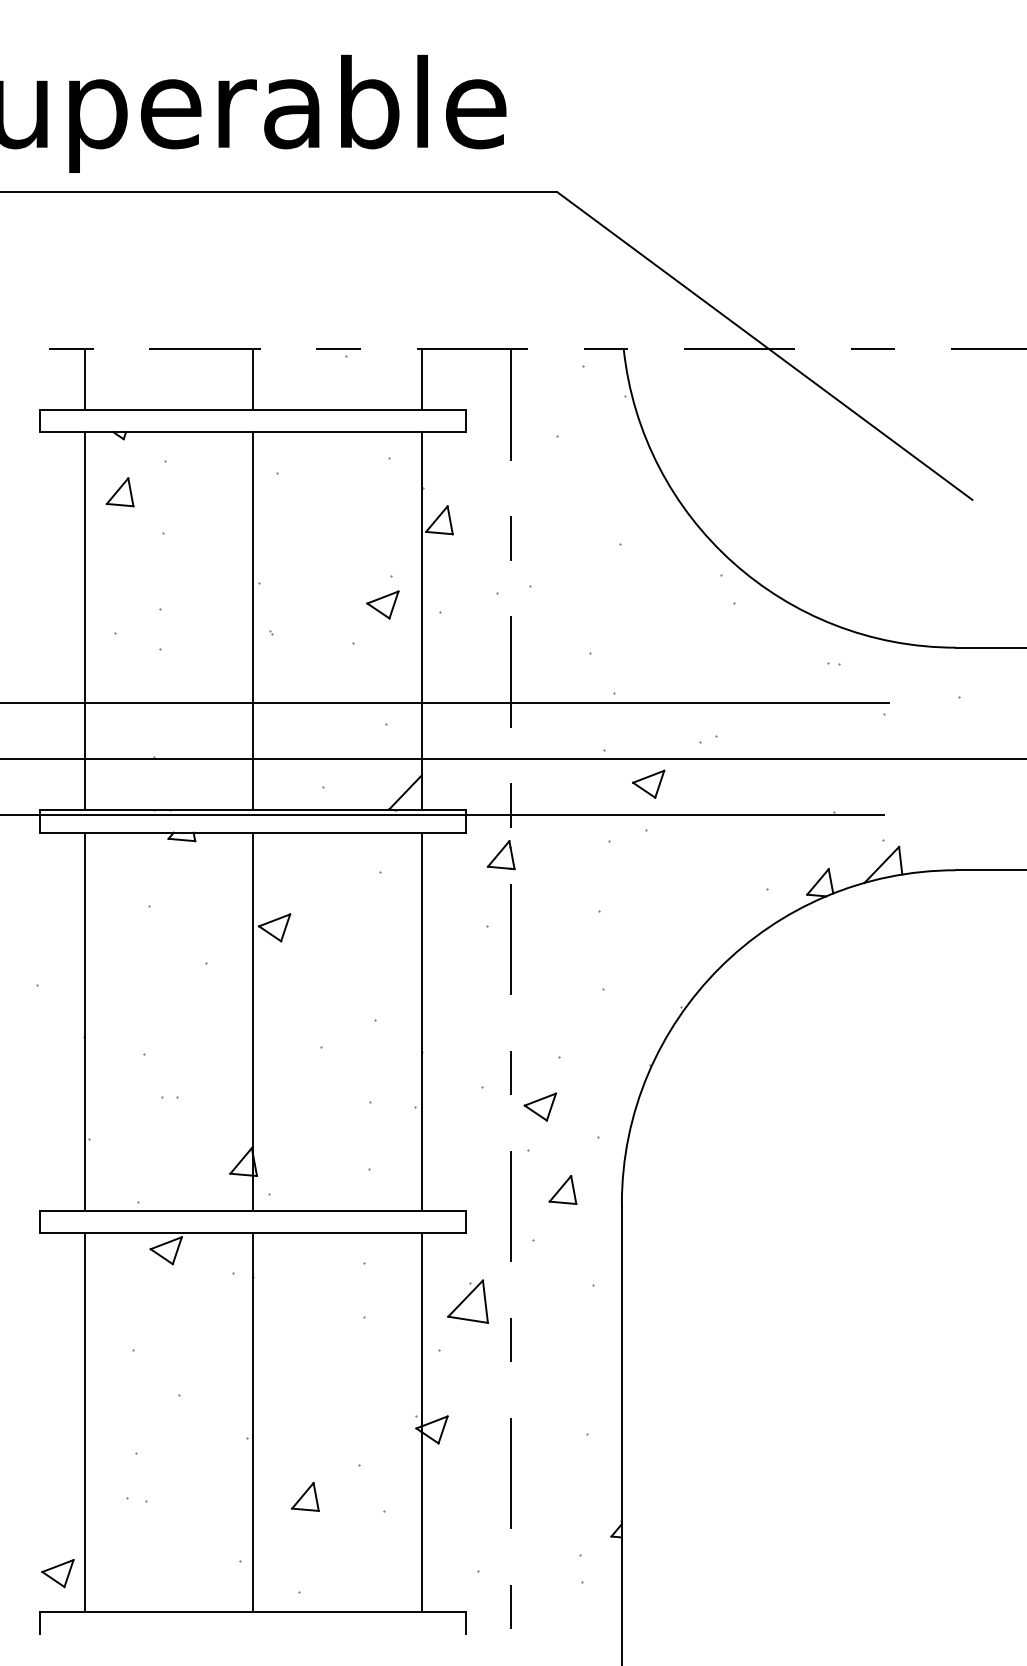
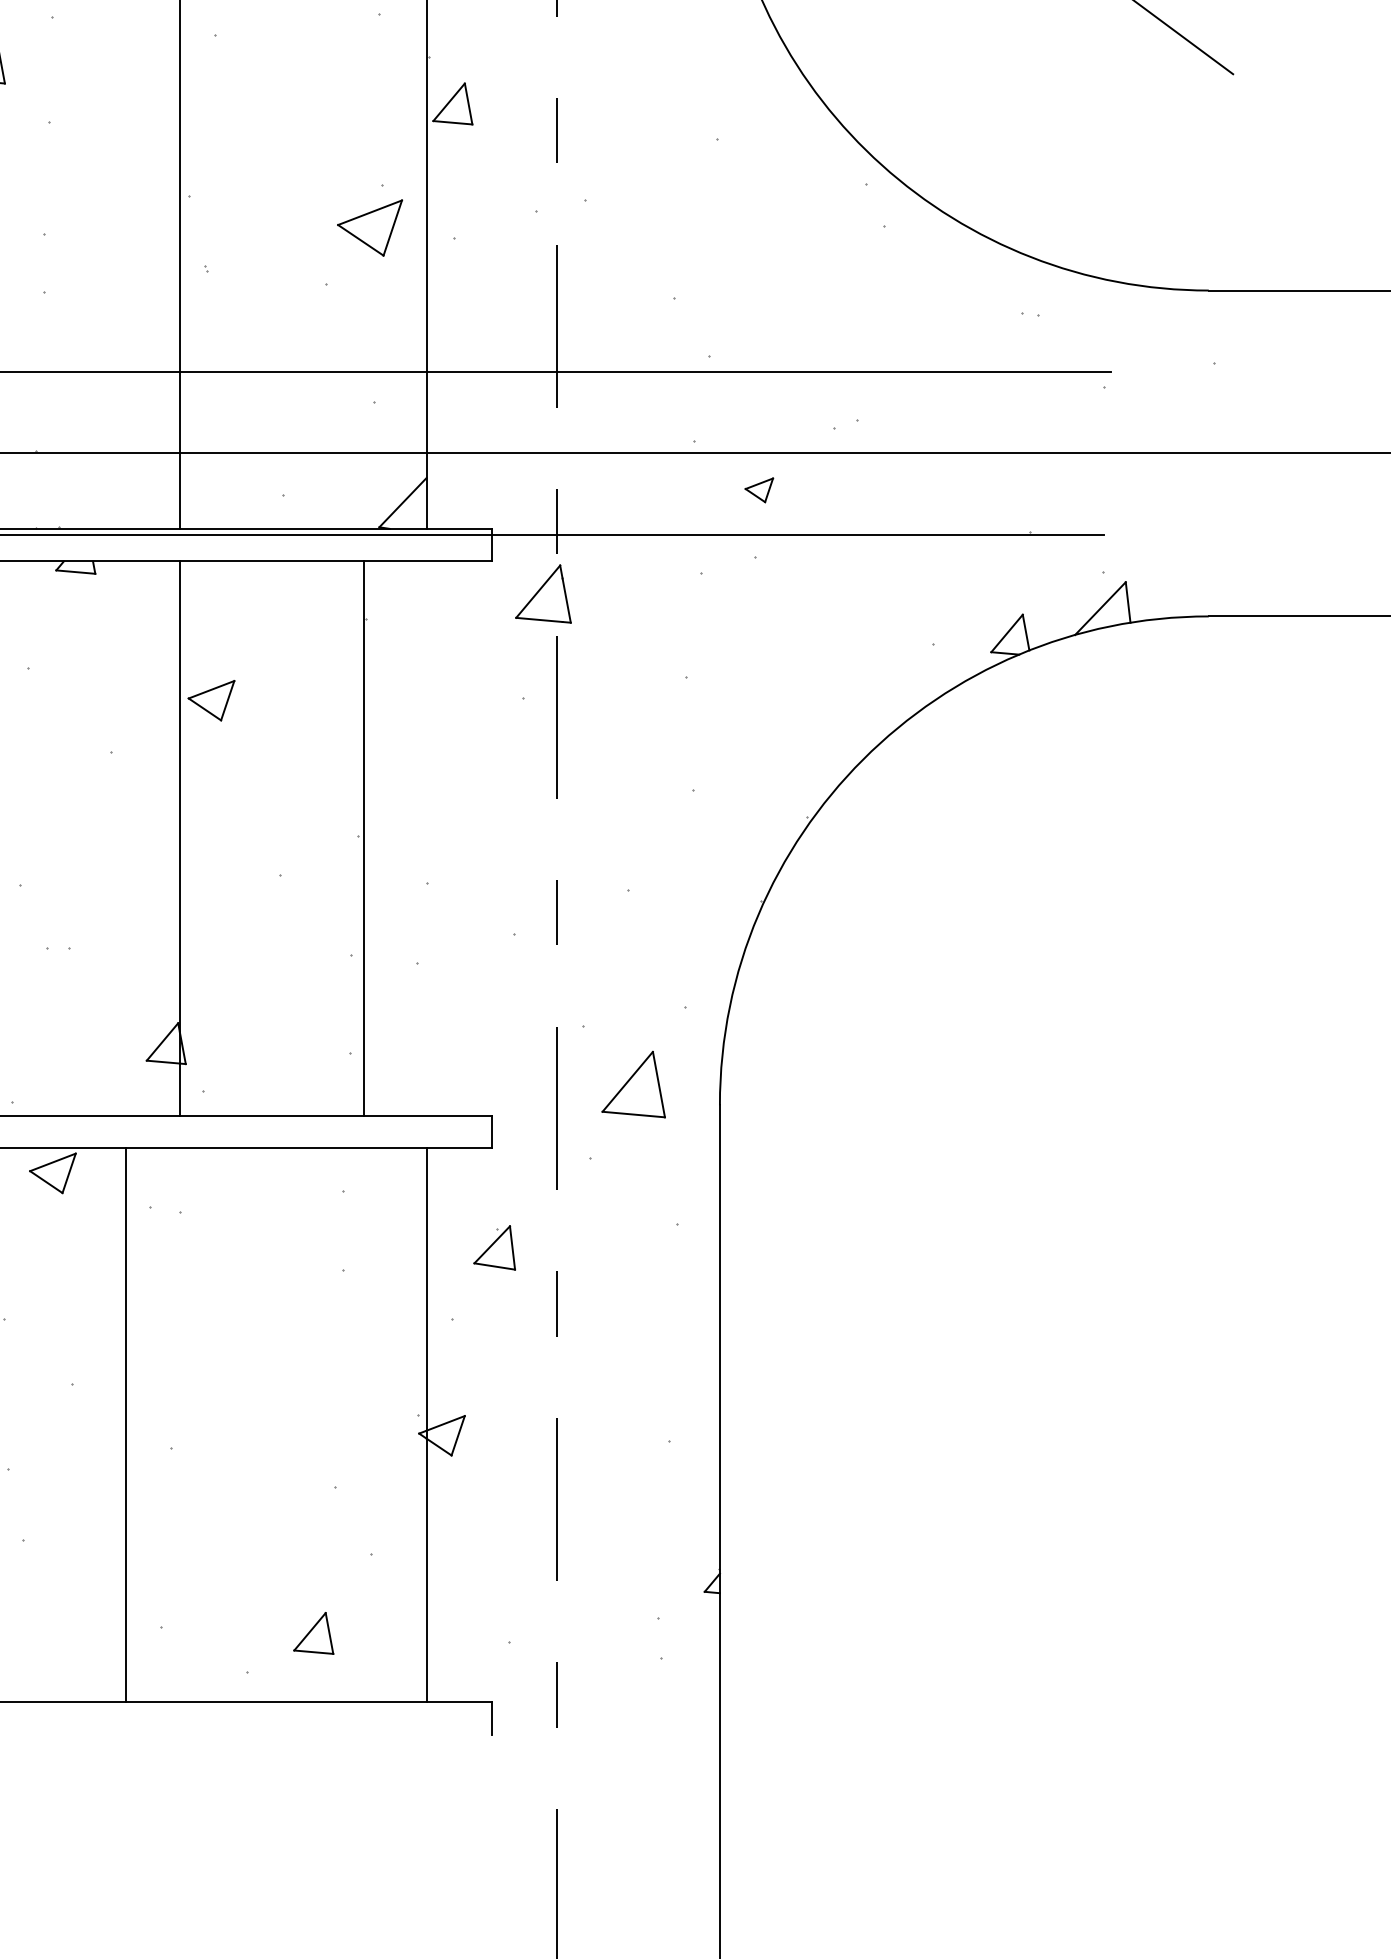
part: (382, 604) -> (369, 227), size x1.4
part: (648, 783) -> (758, 489), size x0.6
part: (500, 855) -> (542, 594), size x1.4
line: (421, 1021) -> (363, 837), moved
part: (539, 1106) -> (599, 962), removed
part: (562, 1189) -> (633, 1083), size x1.6
part: (467, 1301) -> (493, 1247), size x0.7
line: (253, 1422) -> (126, 1424), moved
part: (305, 1496) -> (313, 1632), moved

